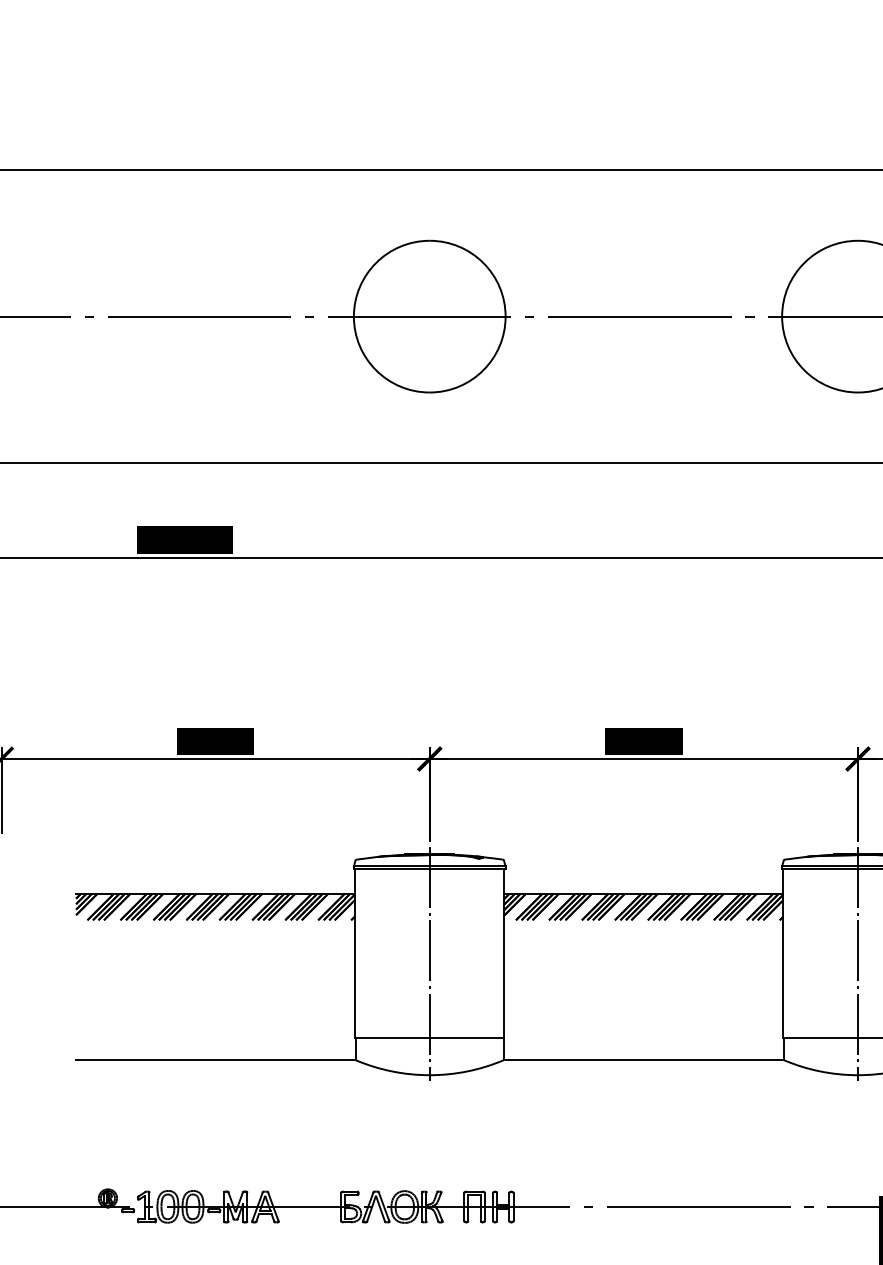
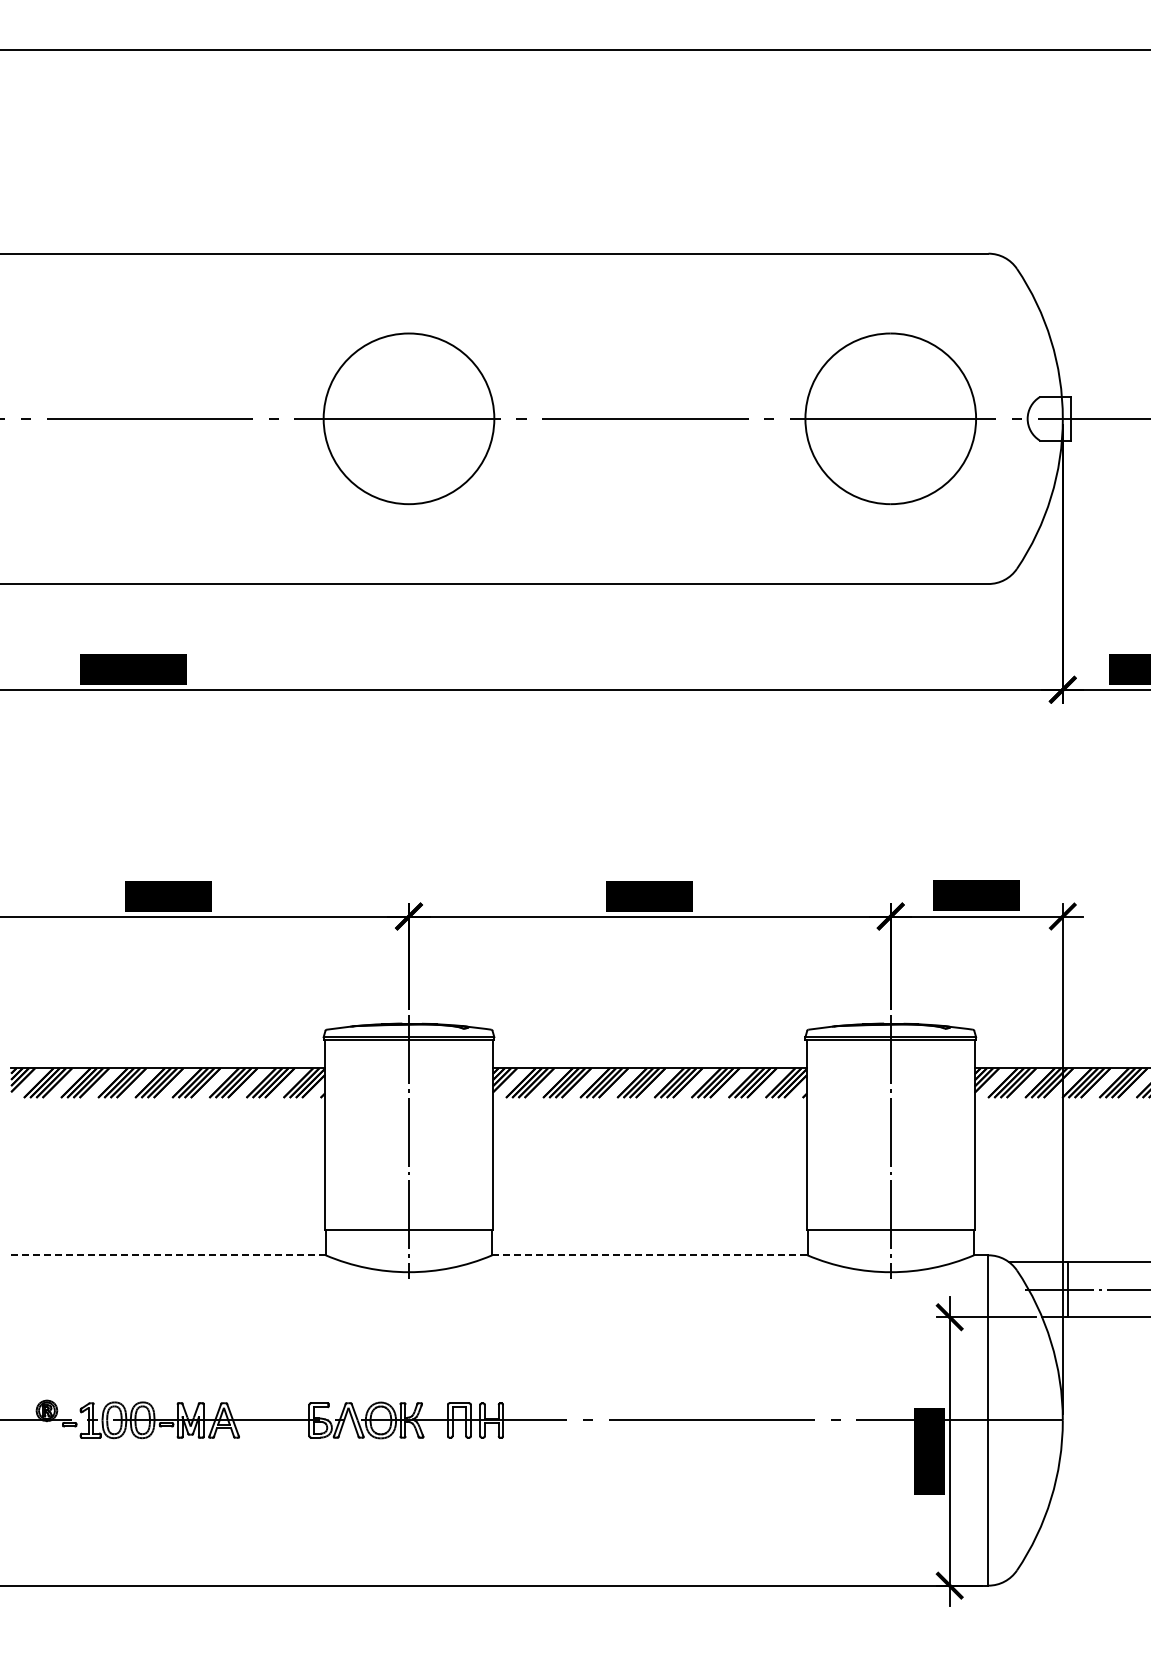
line: (215, 1060) -> (168, 1255), solid -> dashed
line: (643, 1060) -> (649, 1255), solid -> dashed

